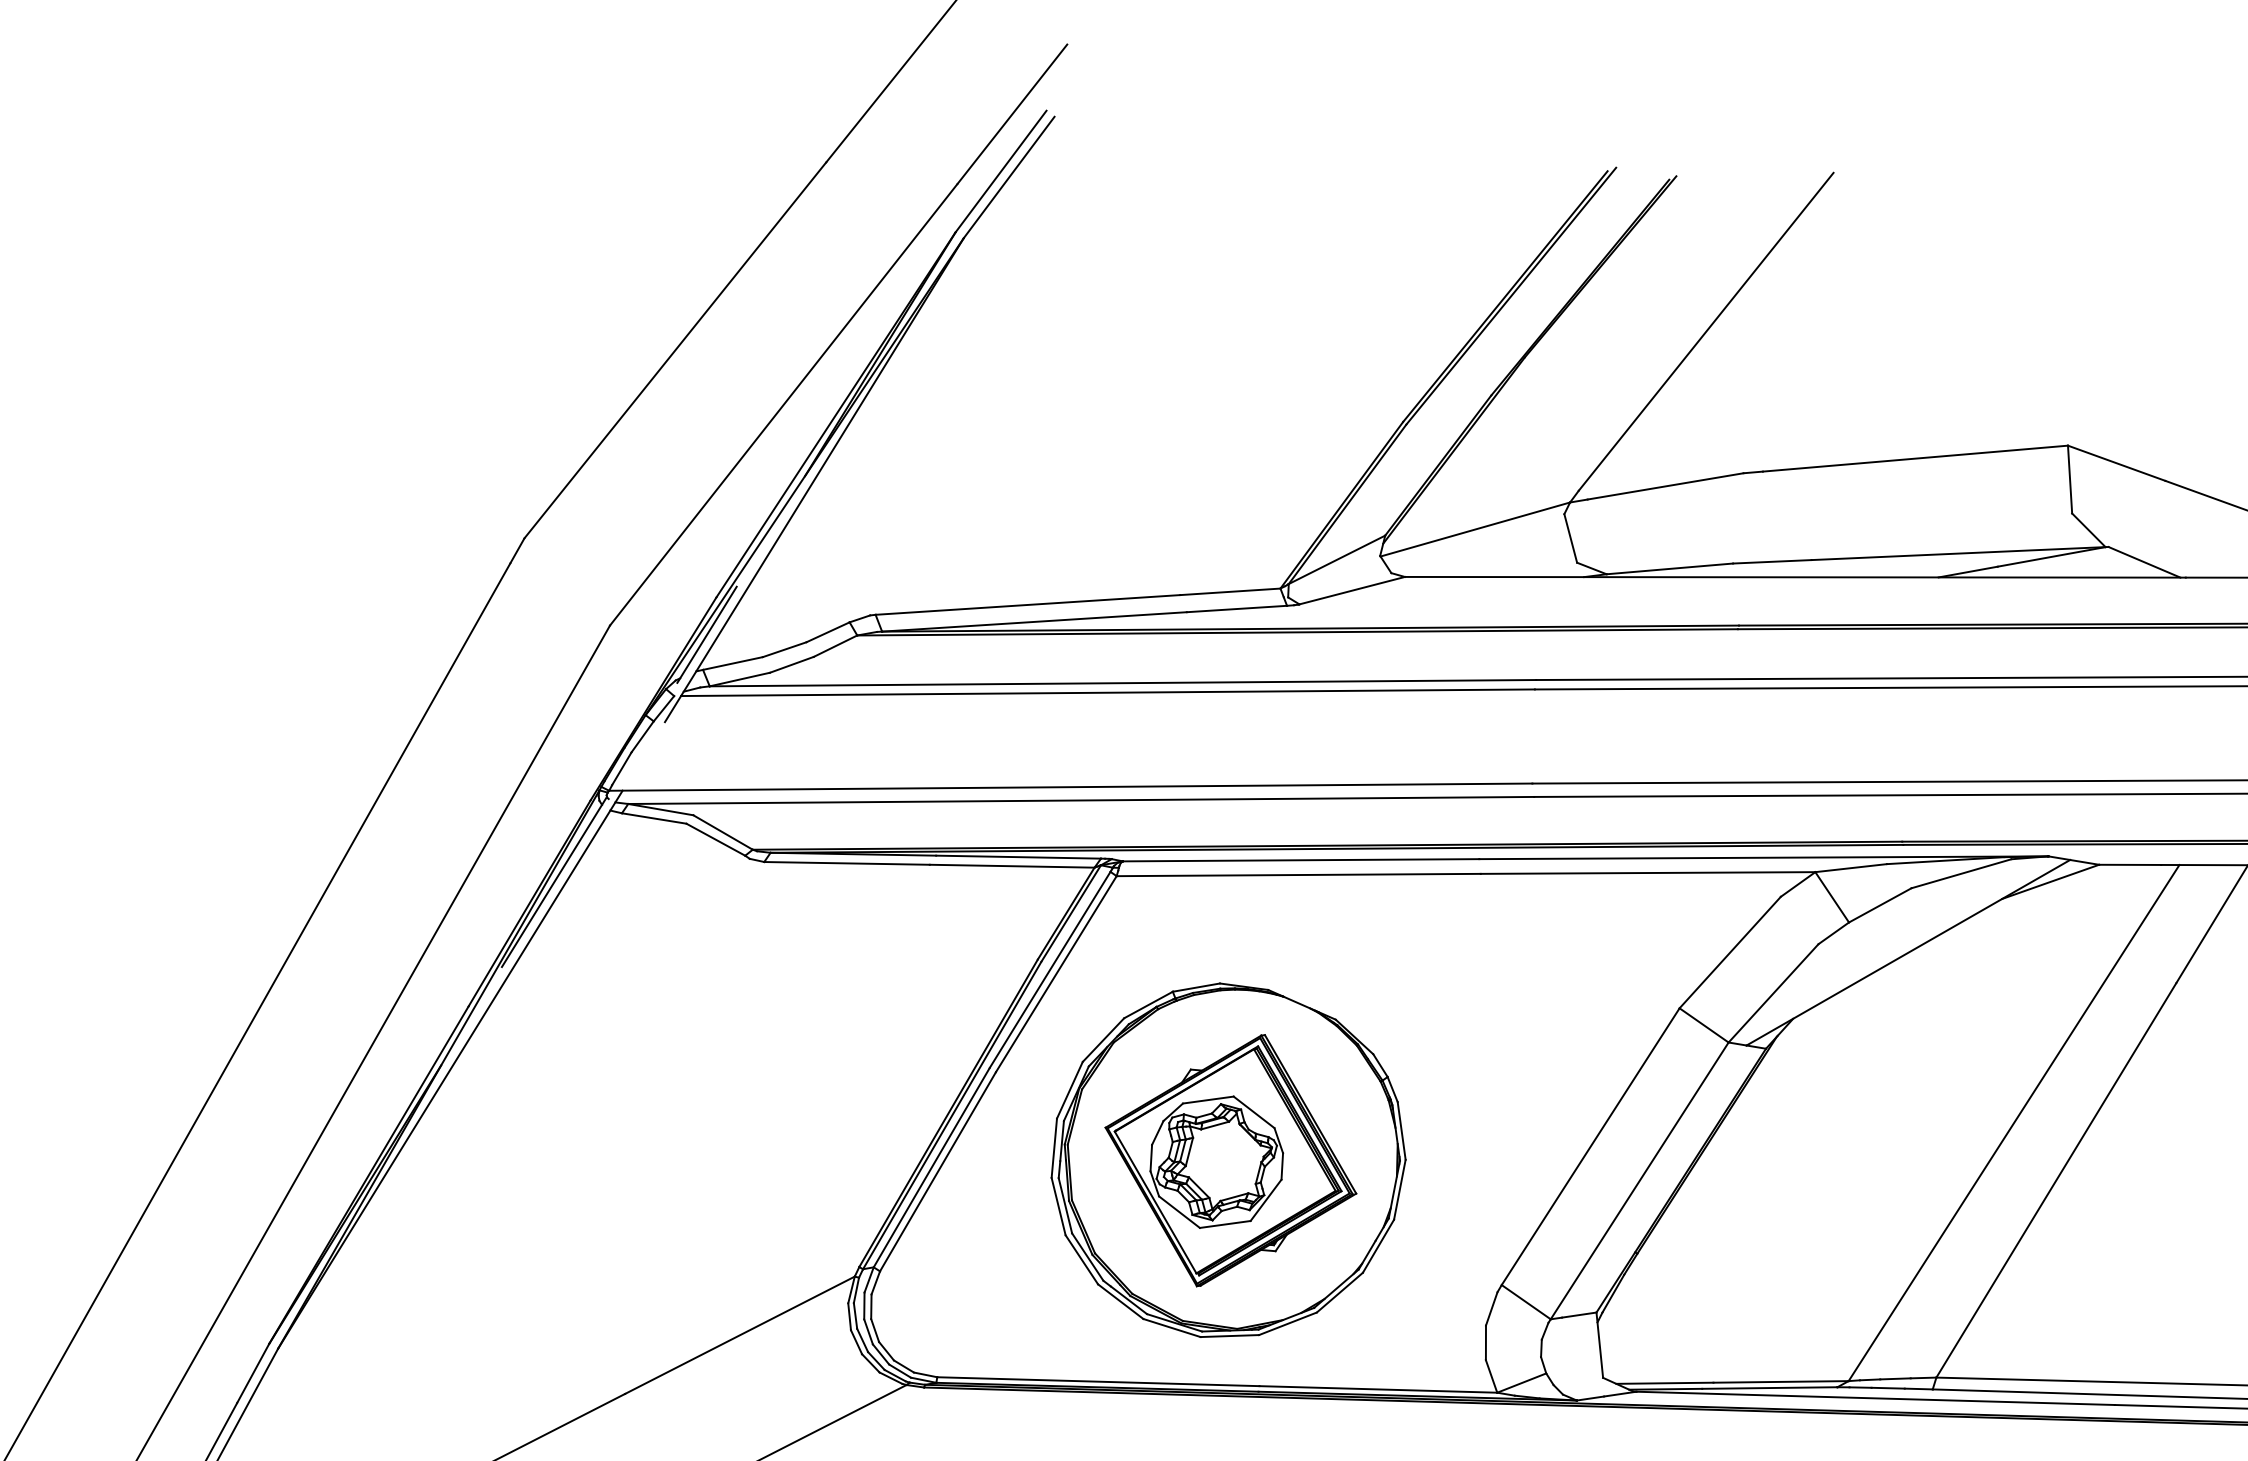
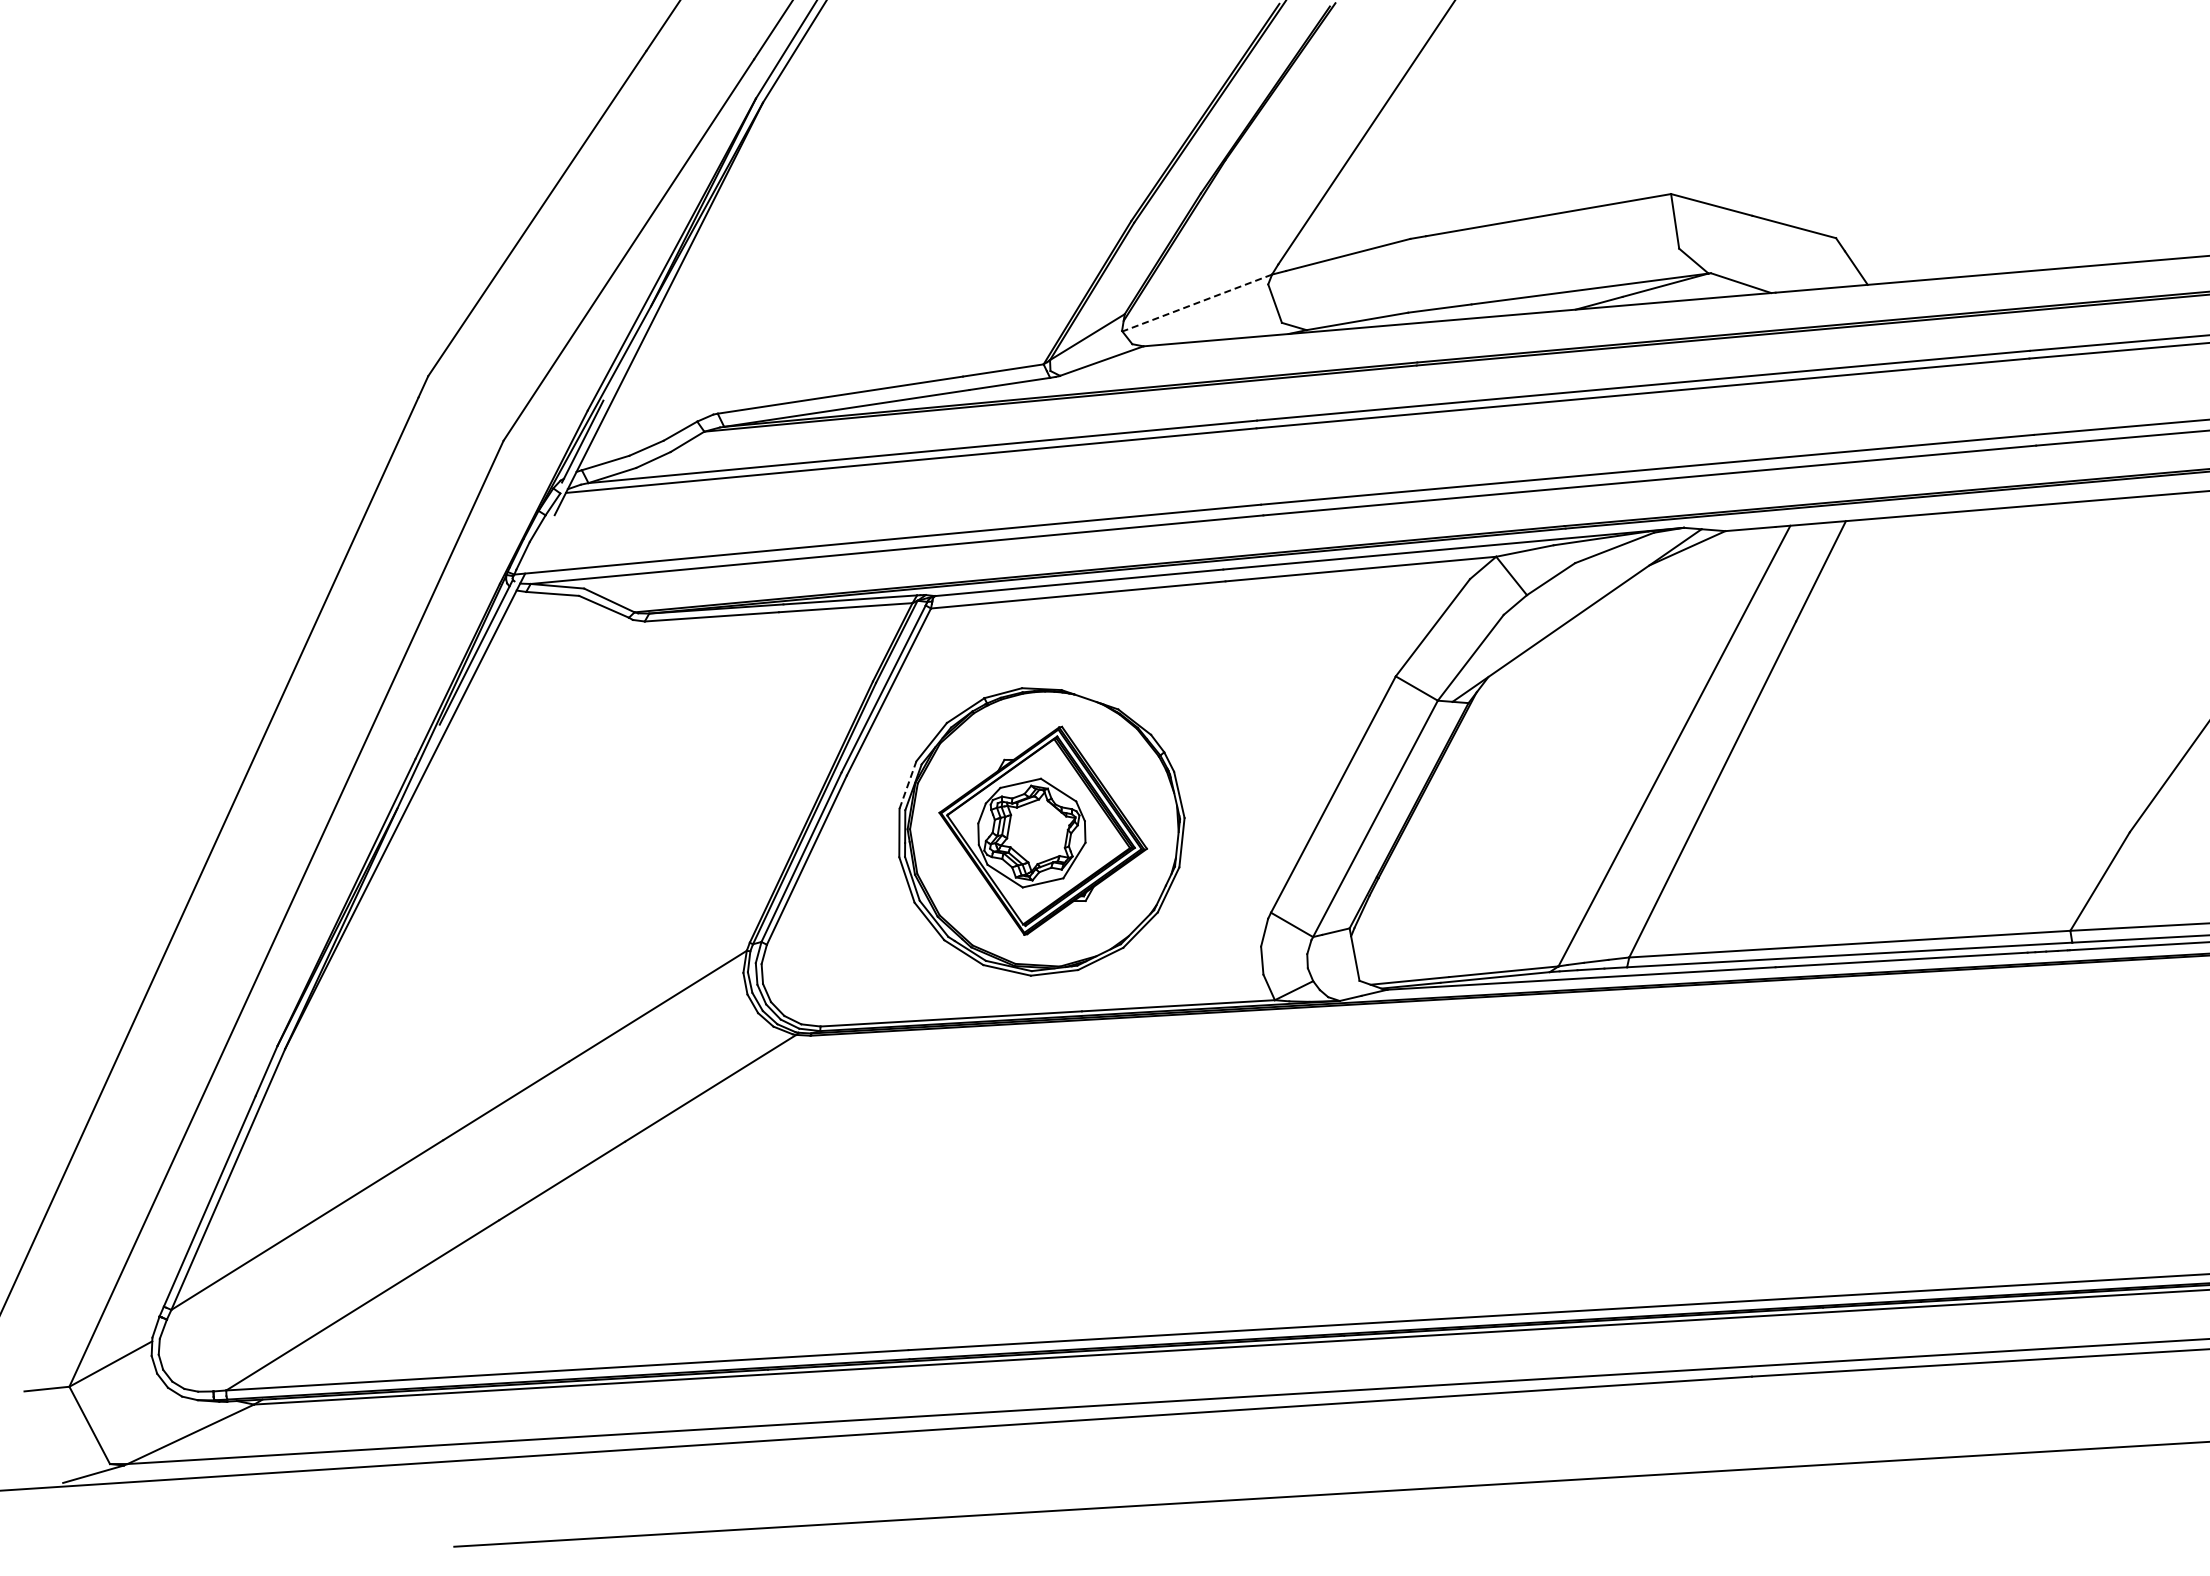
line: (1474, 529) -> (1196, 303), solid -> dashed
line: (1070, 1089) -> (908, 784), solid -> dashed

